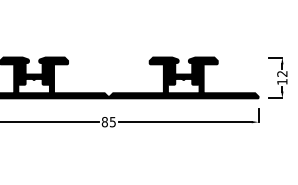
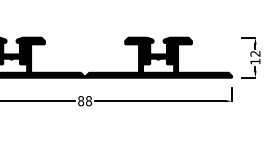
text: (112, 122) -> (88, 101), 85 -> 88

